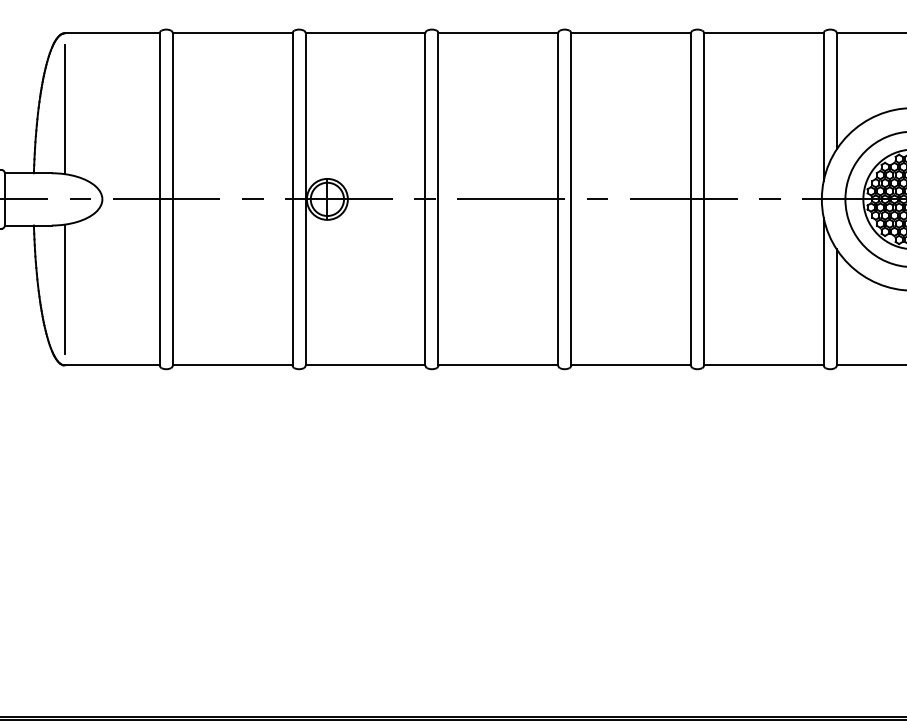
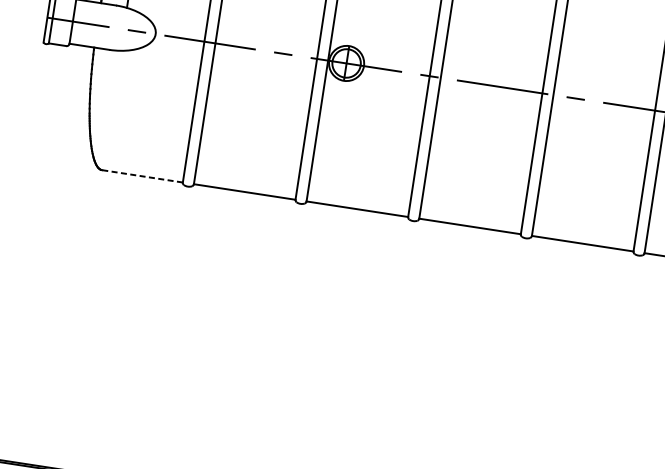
line: (64, 288) -> (111, 104), removed
line: (112, 365) -> (142, 176), solid -> dashed

